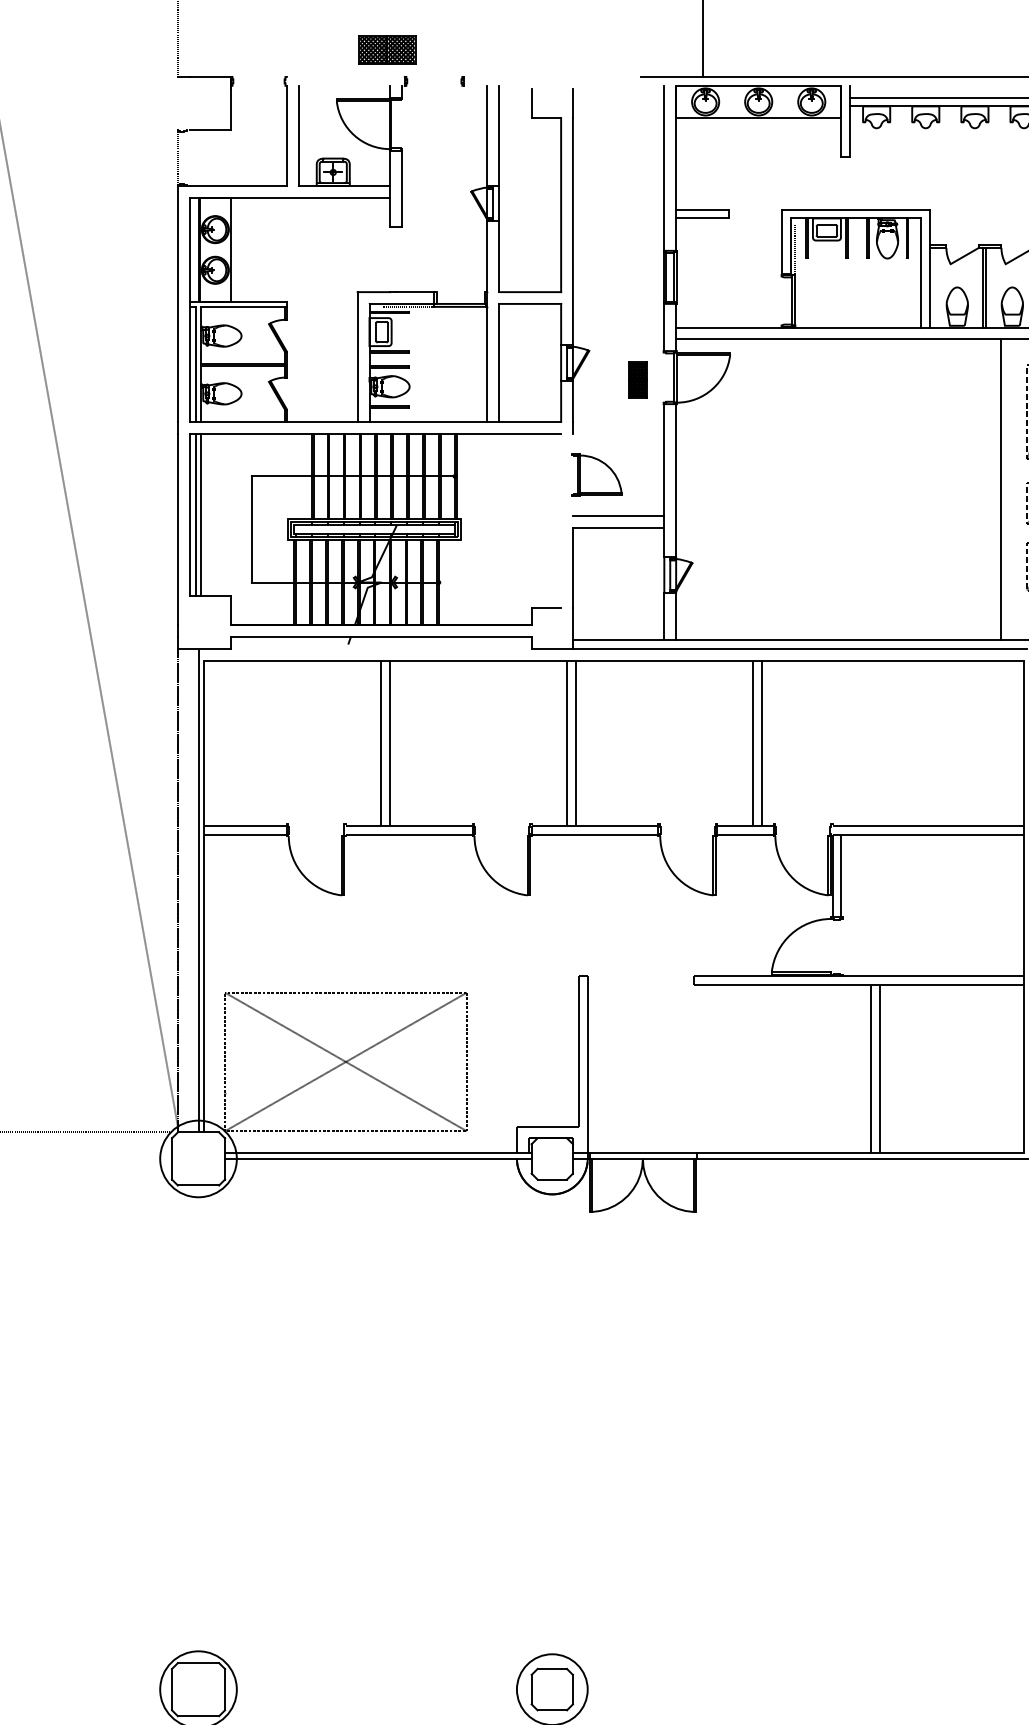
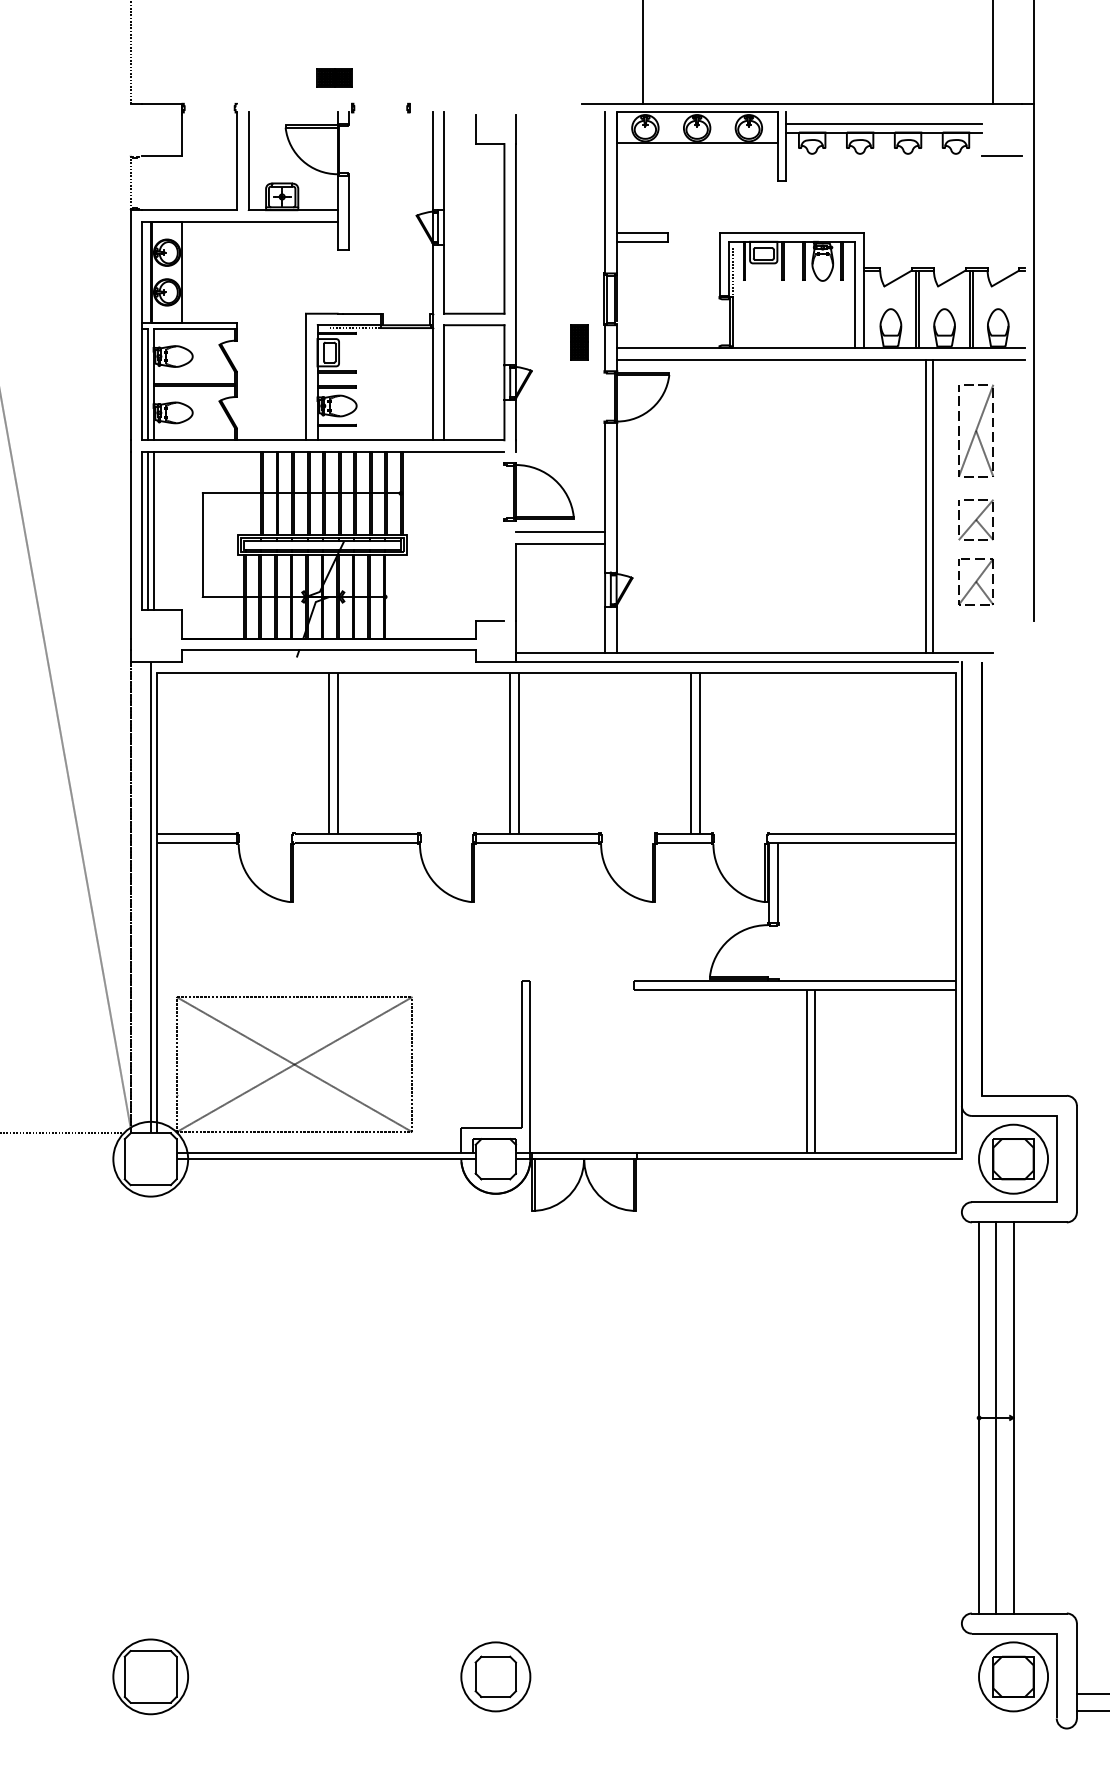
part: (386, 49) -> (334, 77), size x0.62
part: (638, 380) -> (579, 342), moved
part: (596, 474) -> (538, 491), size x1.43
line: (993, 489) -> (926, 506), added

